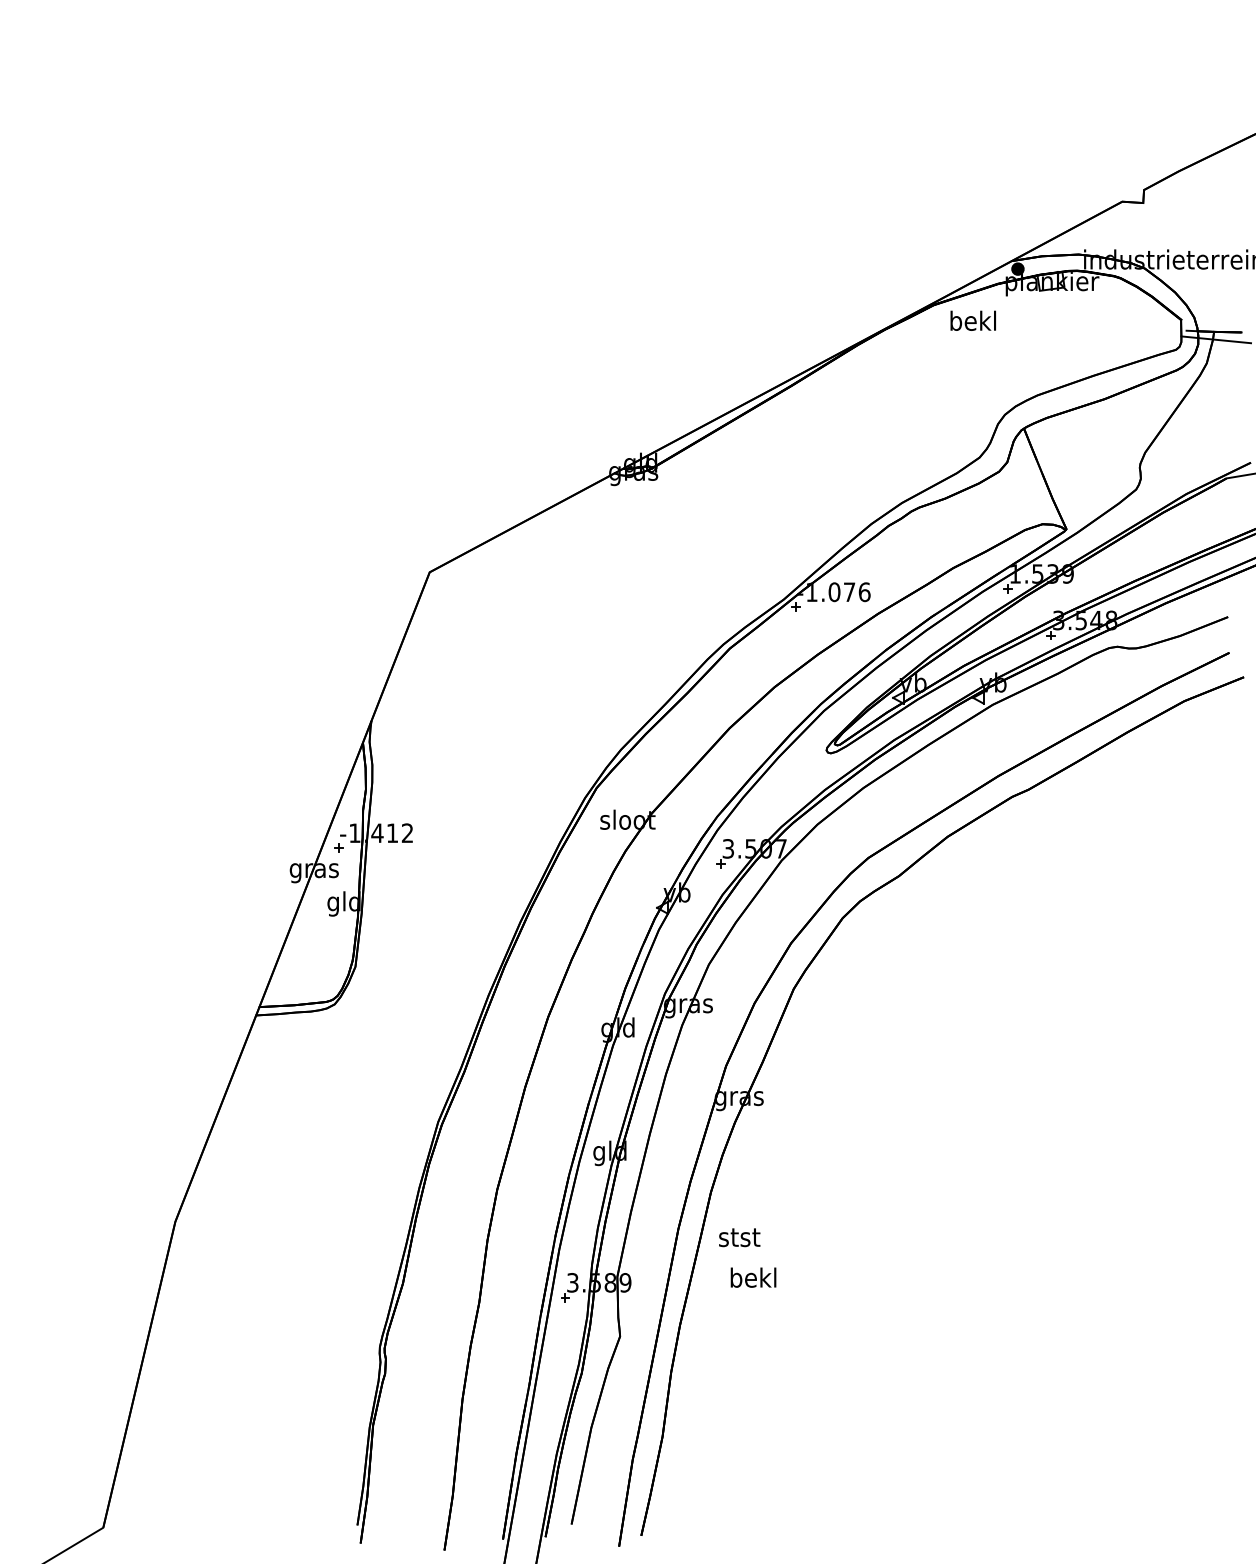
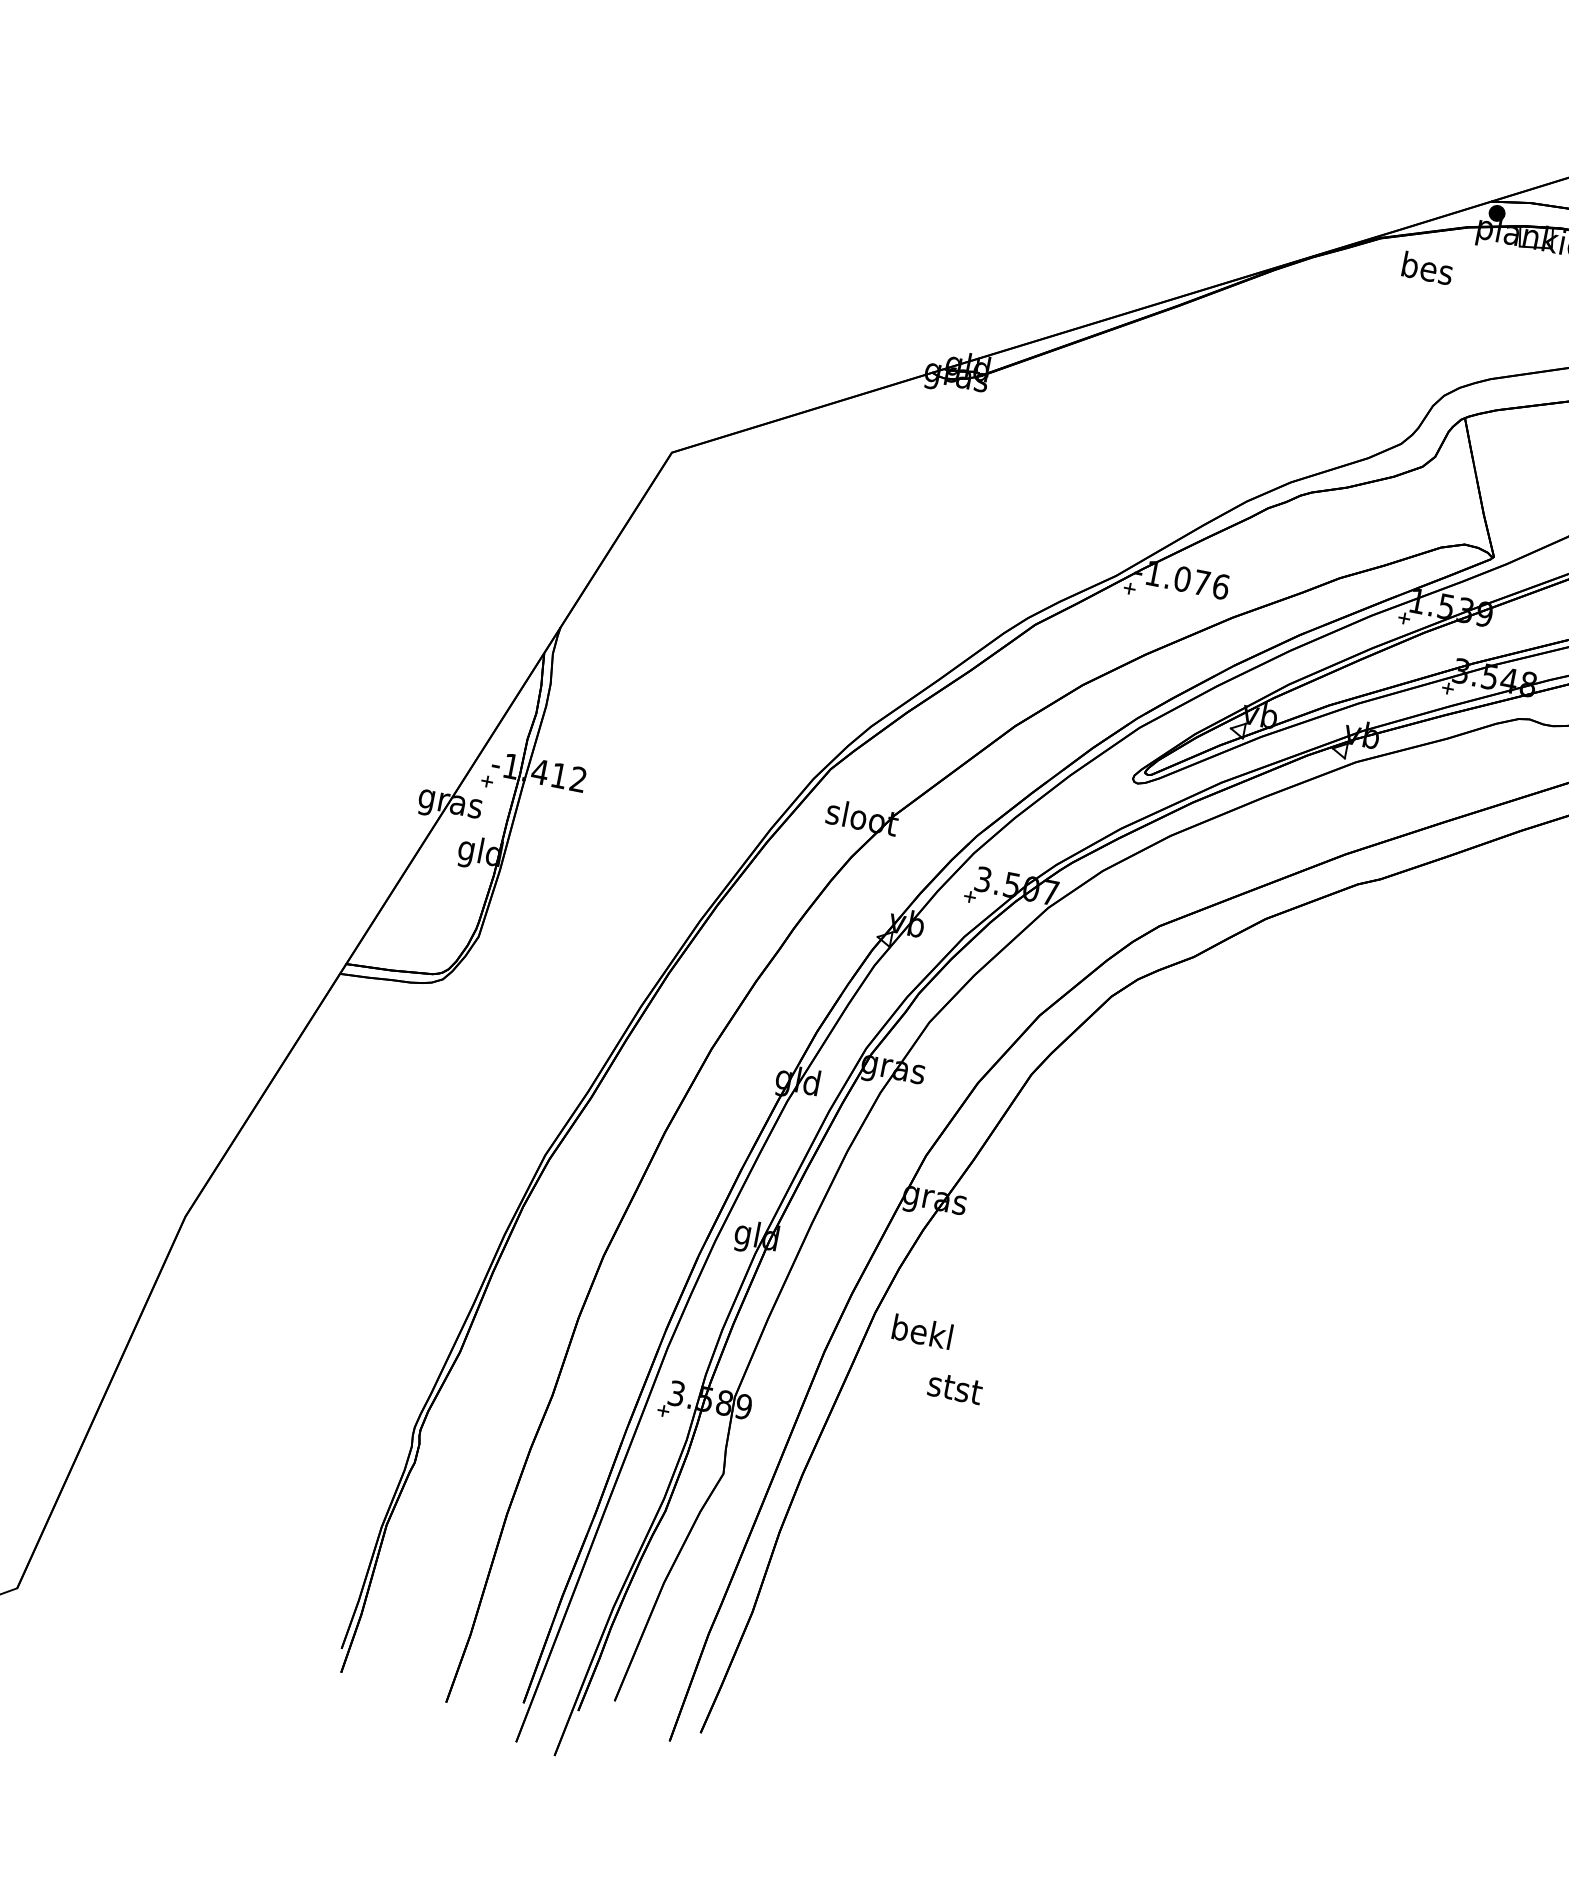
text: (972, 320) -> (1426, 267), bekl -> bes
text: (739, 1237) -> (955, 1388), moved
text: (753, 1277) -> (922, 1331), moved

